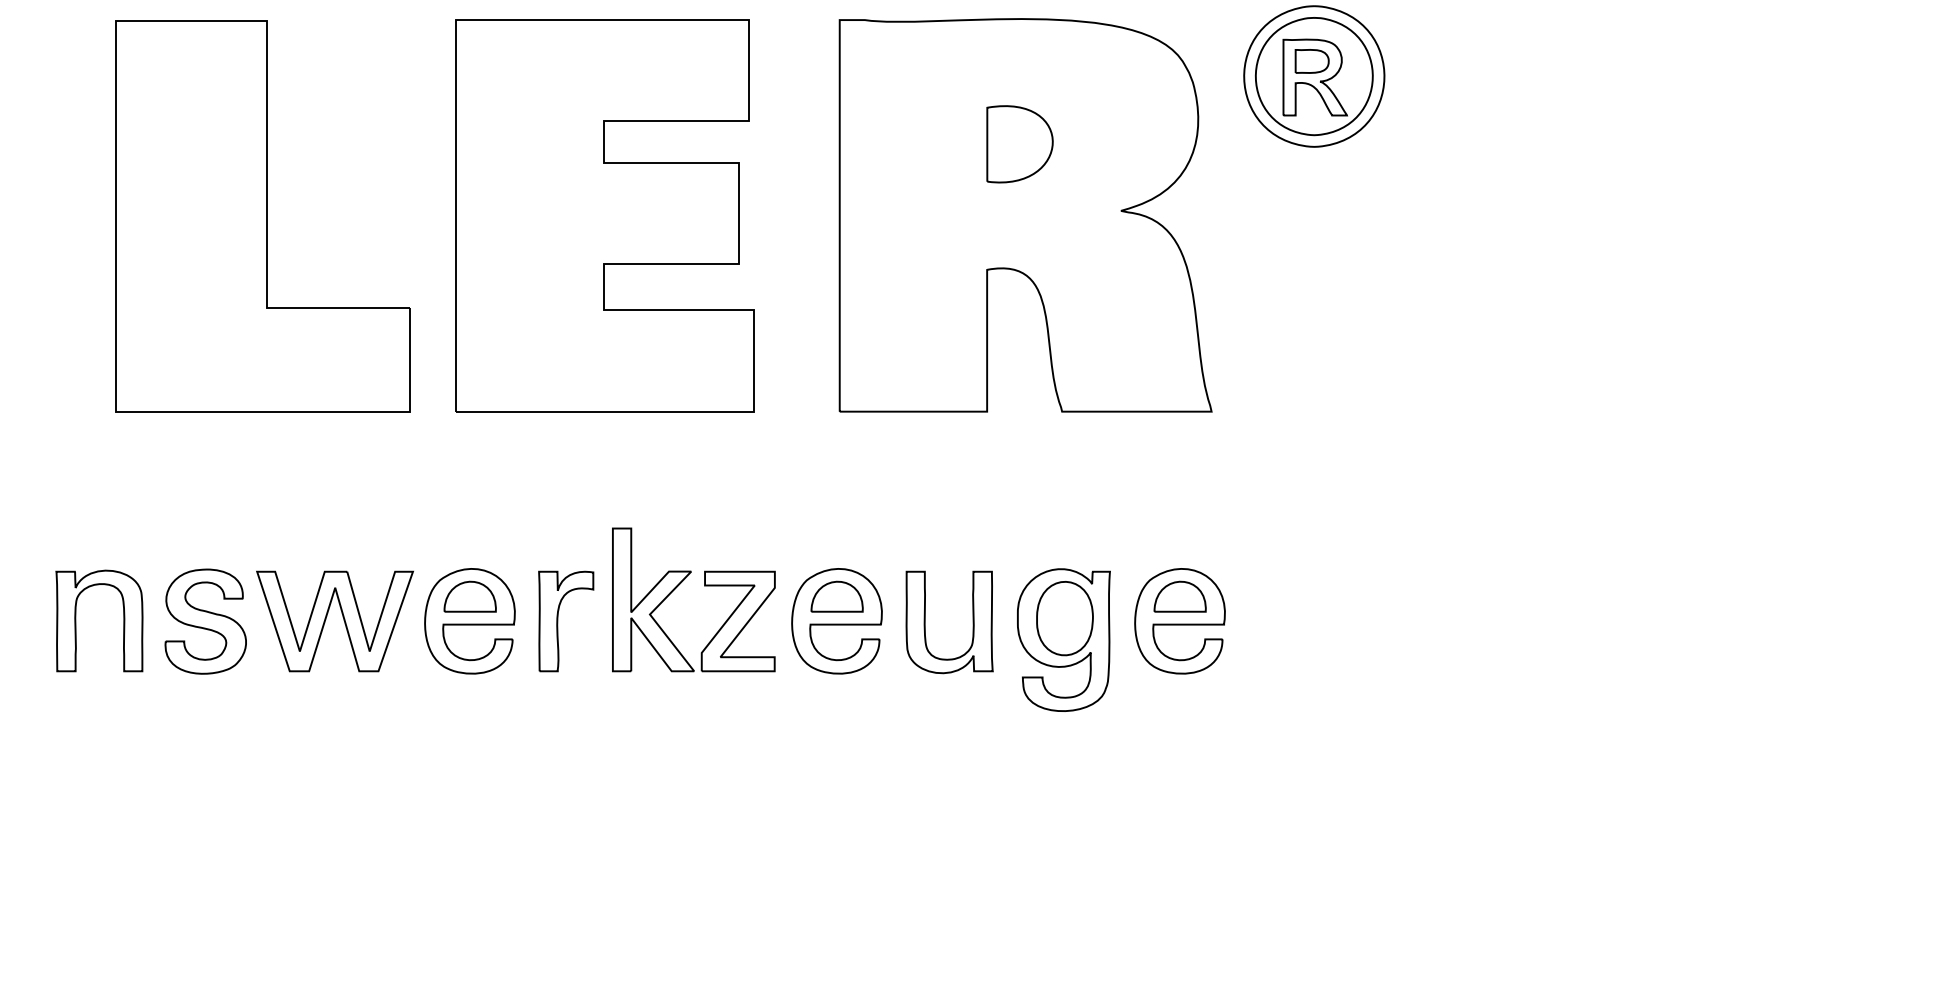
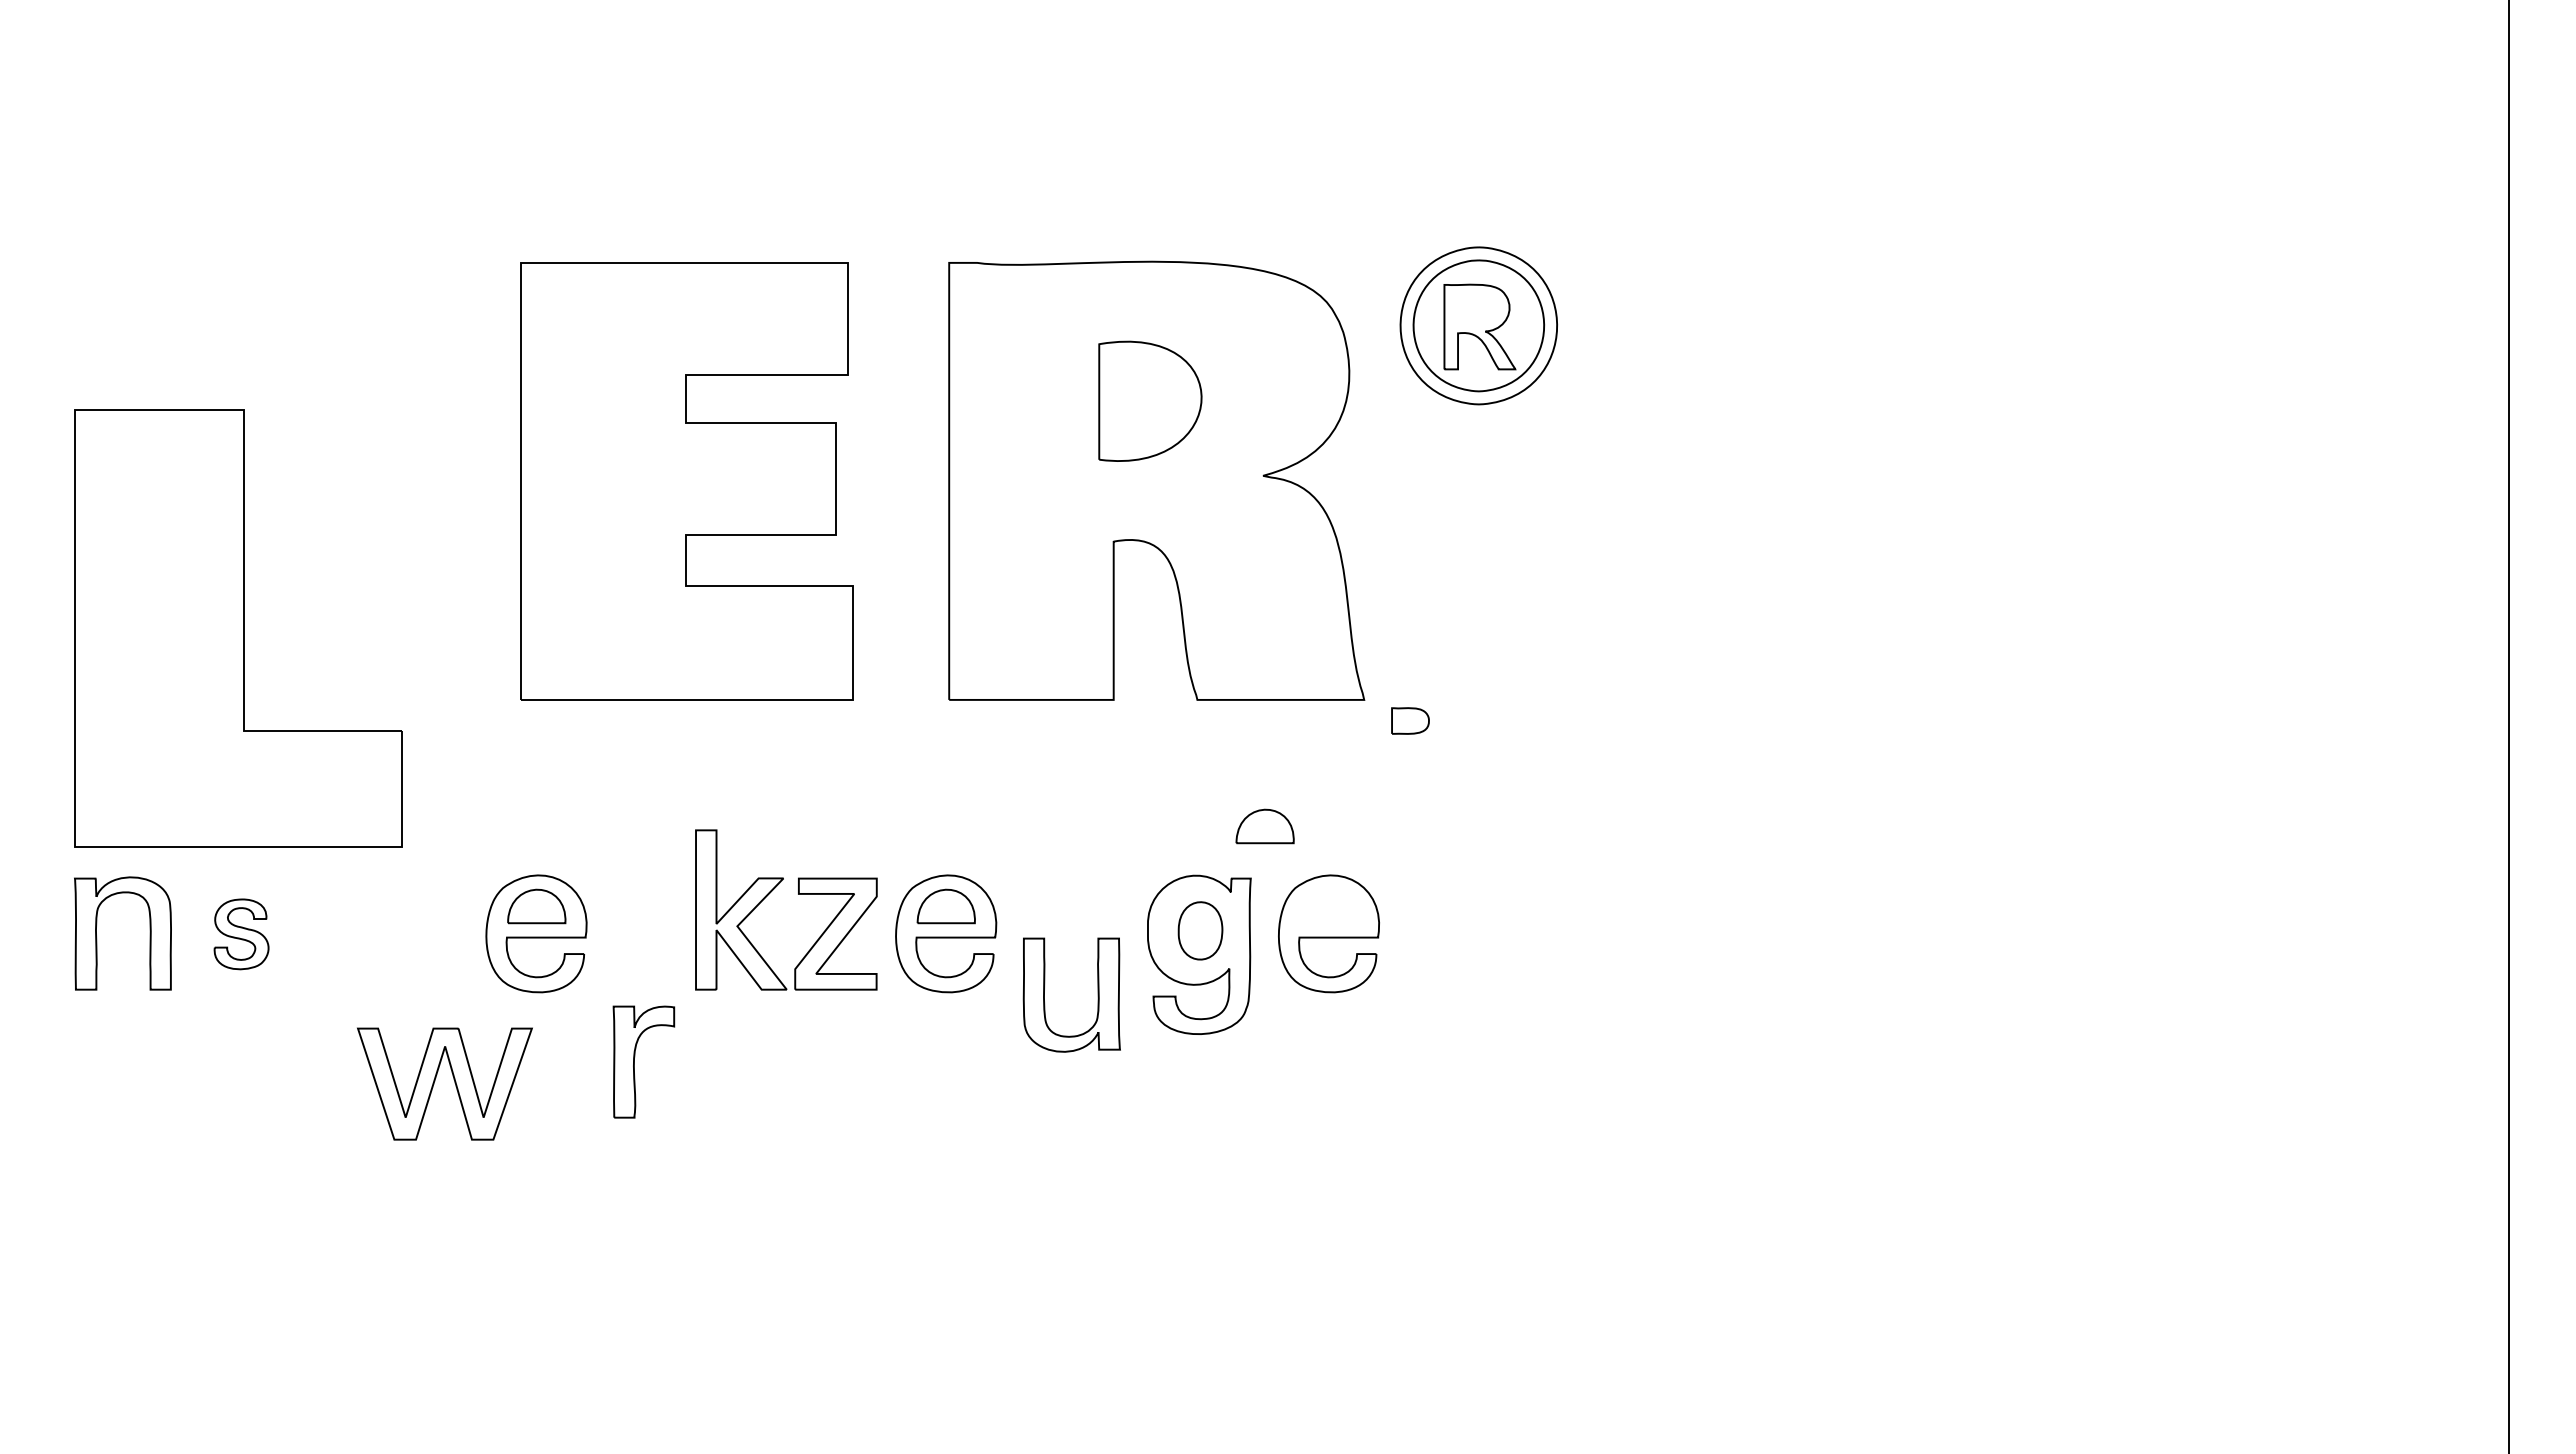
part: (1312, 60) -> (1410, 720), moved
part: (1020, 144) -> (1150, 401), size x1.4
part: (262, 215) -> (238, 628), moved
part: (1179, 596) -> (1264, 826), moved
part: (558, 617) -> (635, 1057), moved
part: (1064, 618) -> (1200, 930), size x0.7
part: (326, 619) -> (435, 1081), moved
part: (205, 621) -> (241, 934), size x0.6
part: (972, 621) -> (1097, 994), moved

